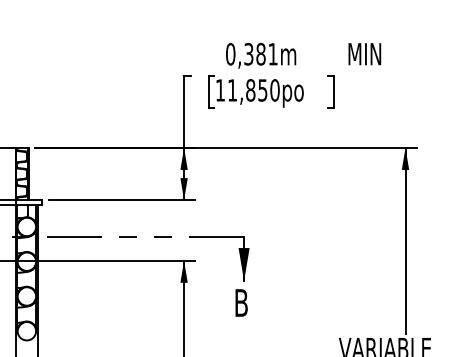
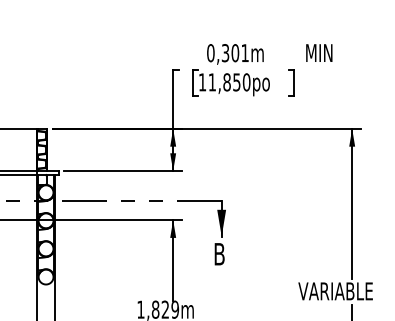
text: (261, 53) -> (235, 52), 0,381m -> 0,301m

